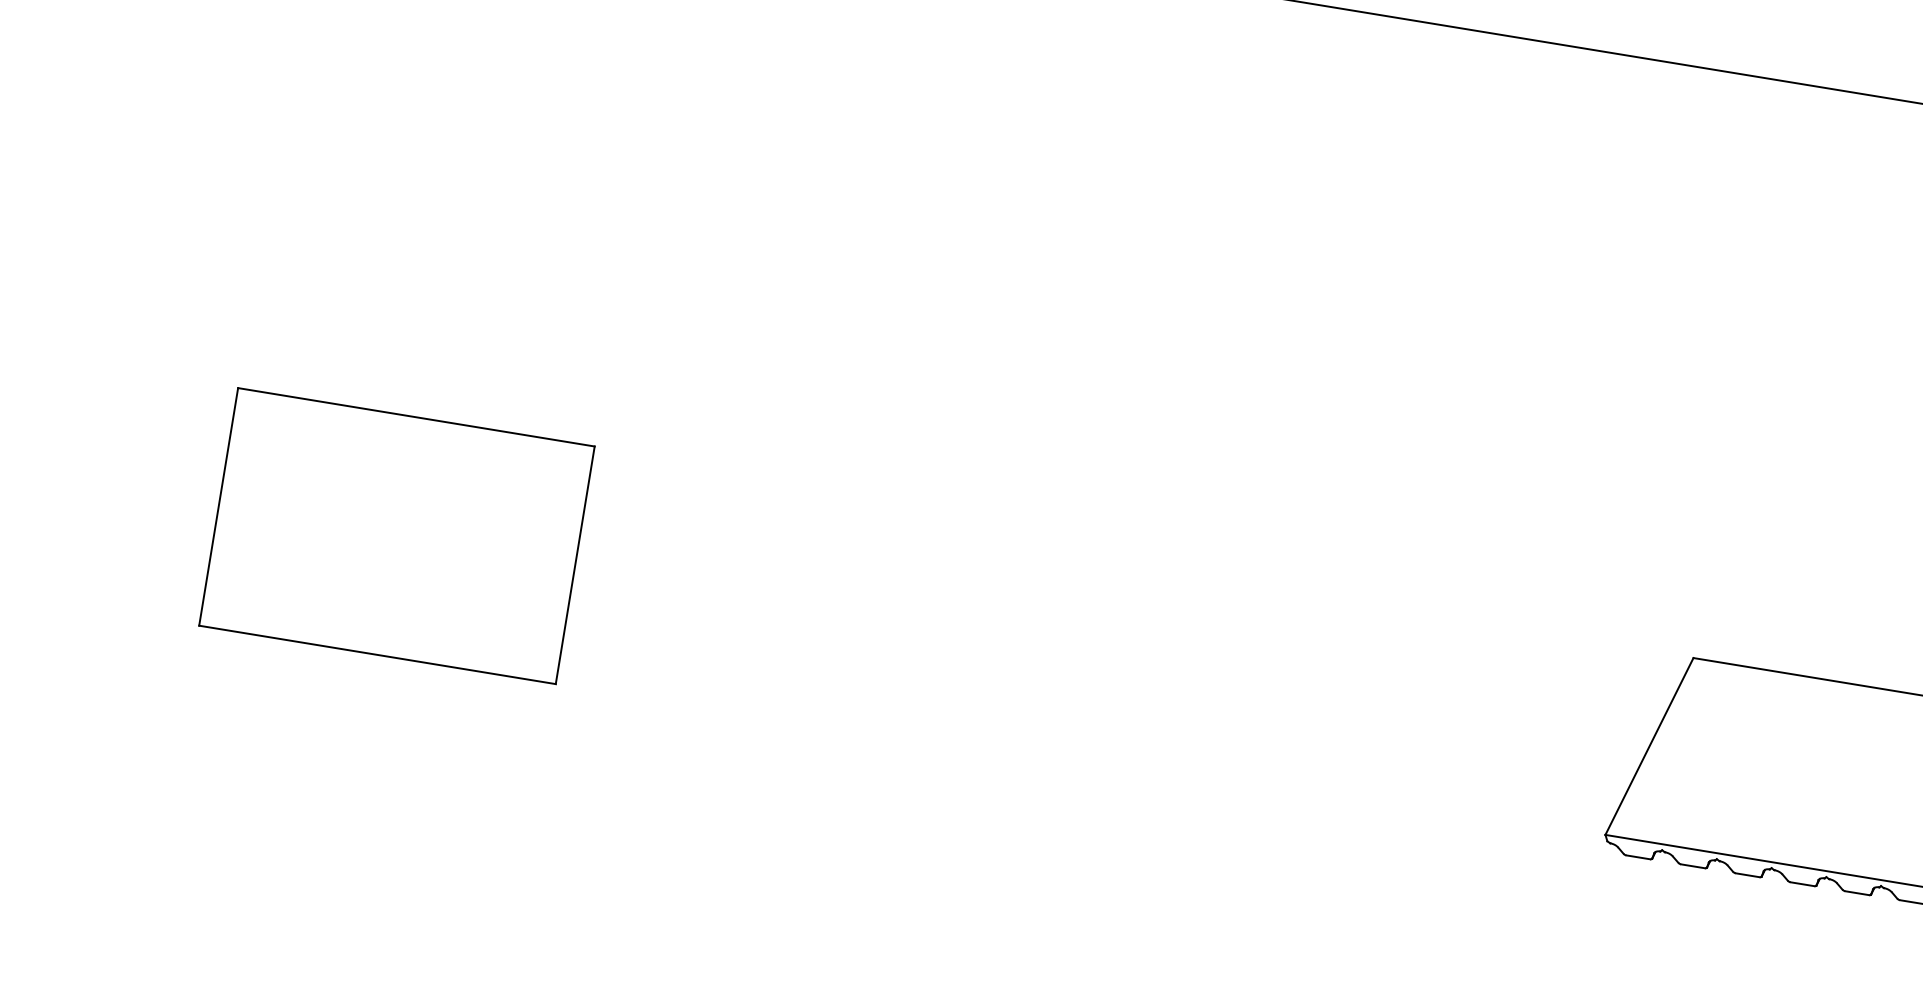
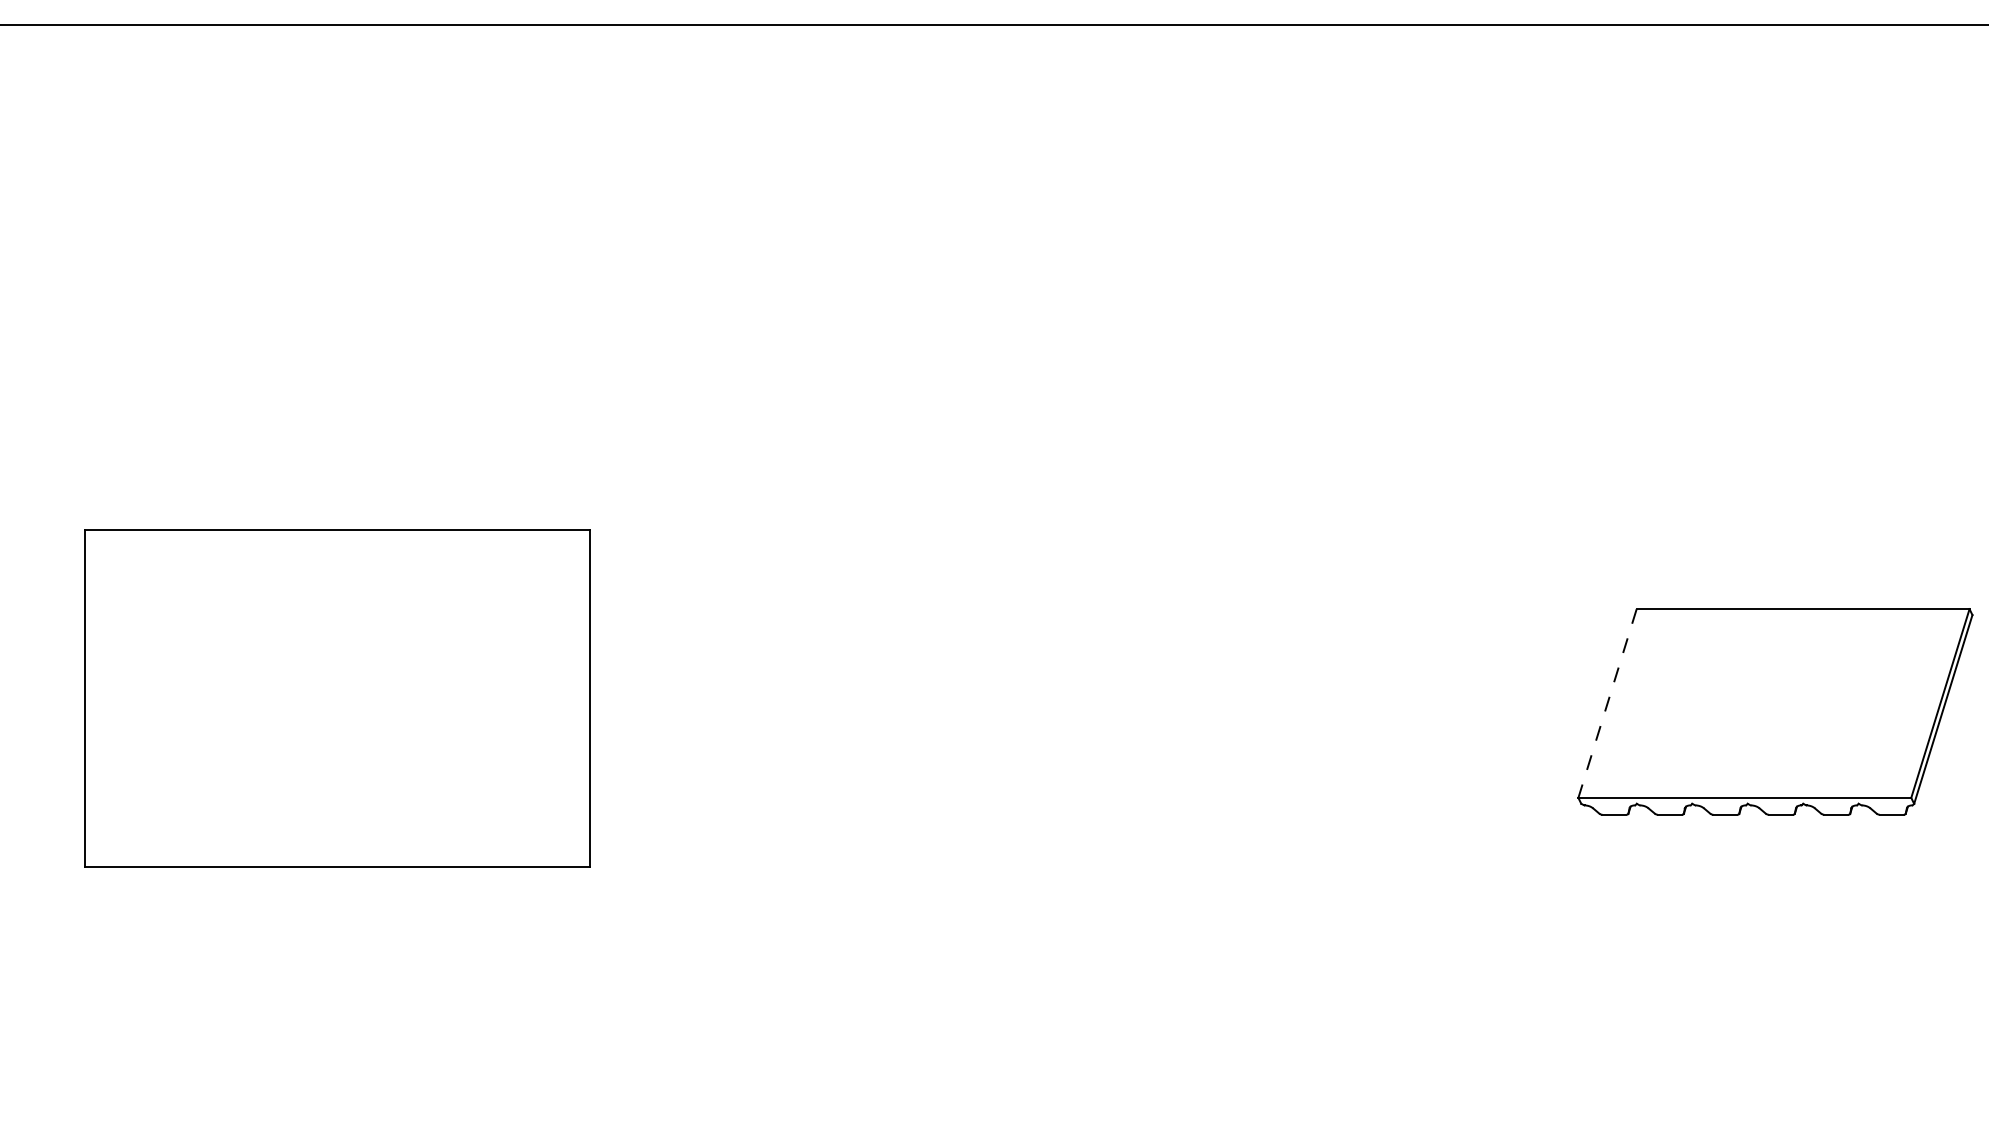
part: (396, 536) -> (337, 698), size x1.4
line: (1649, 746) -> (1607, 703), solid -> dashed

